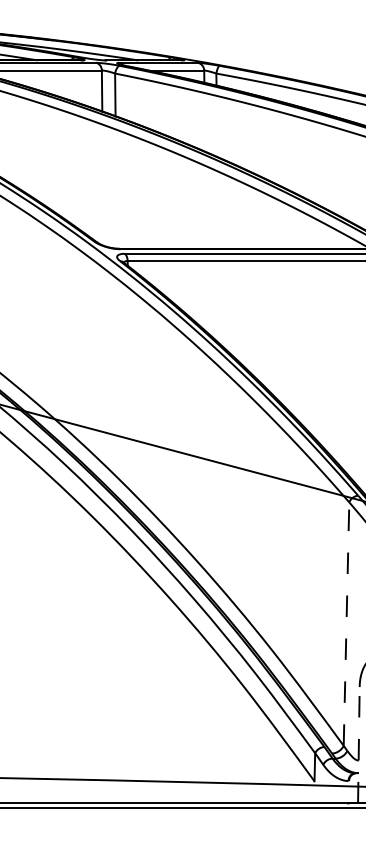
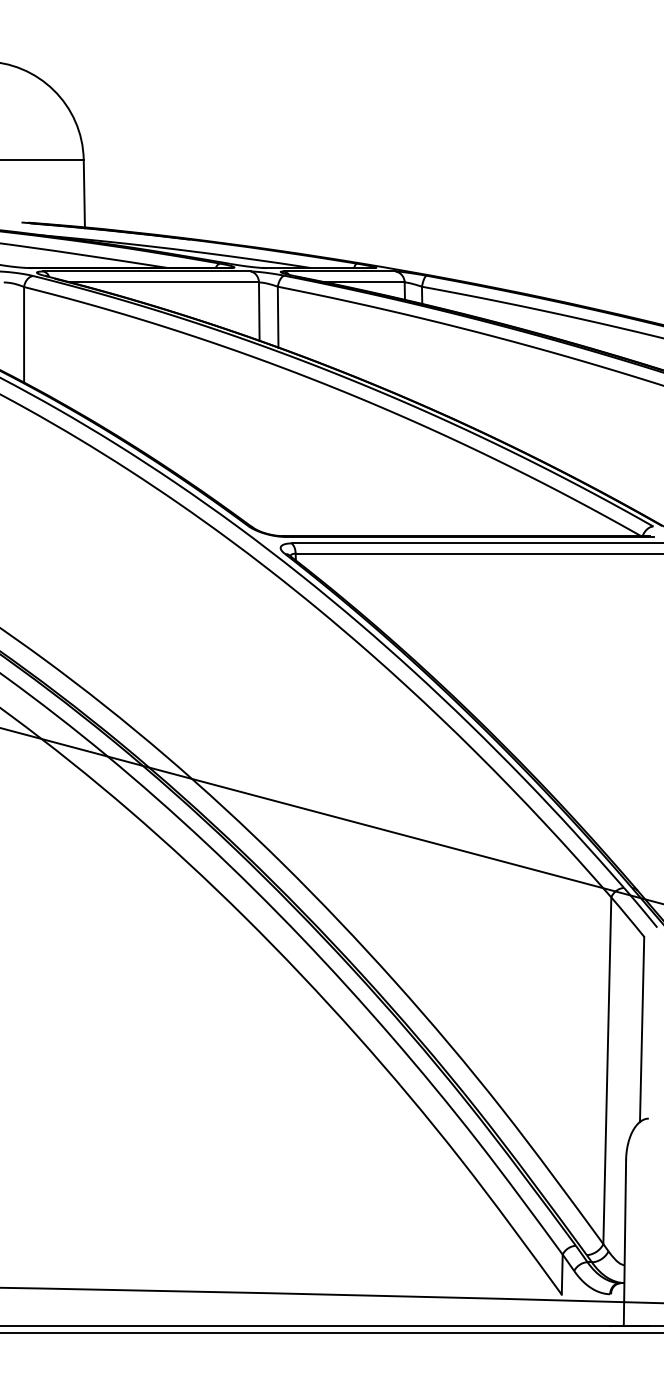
line: (346, 623) -> (607, 1070), dashed -> solid
line: (358, 745) -> (624, 1243), dashed -> solid

